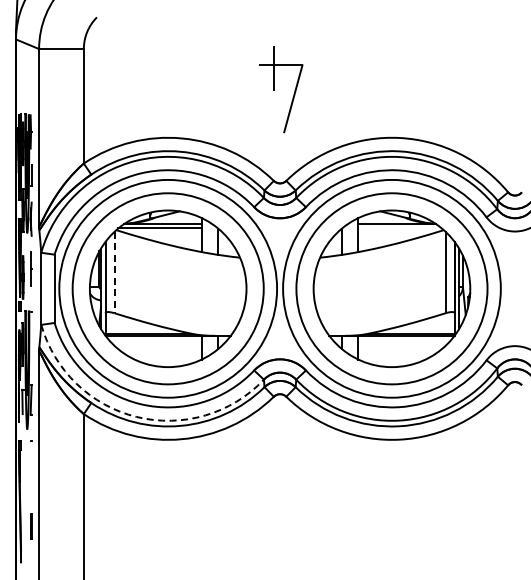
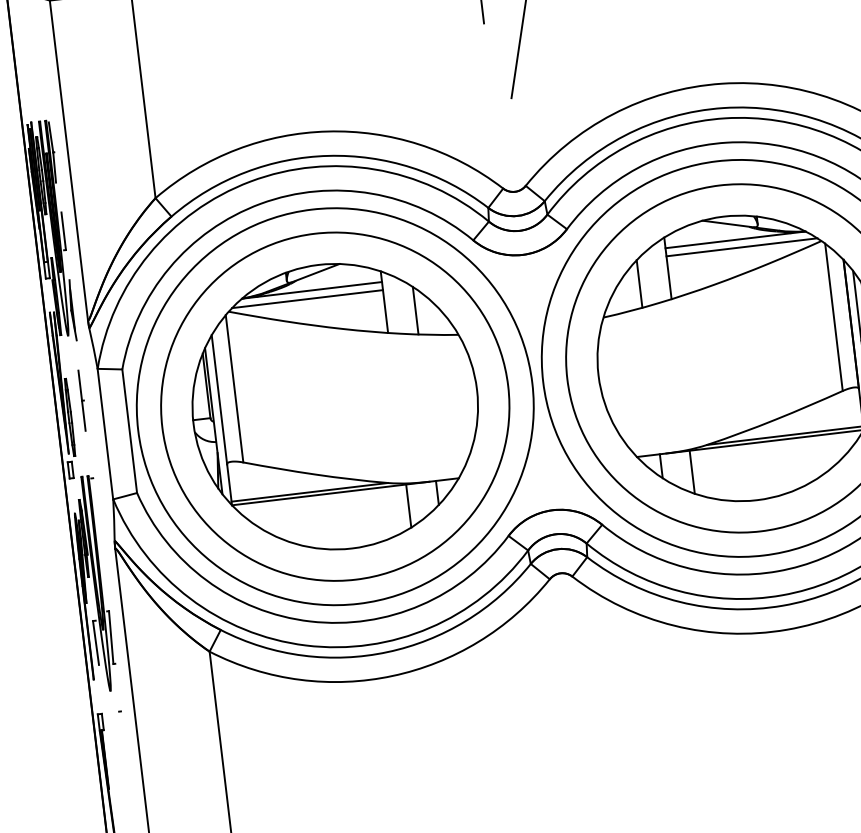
line: (399, 228) -> (740, 247), added
line: (114, 272) -> (234, 388), dashed -> solid
arc: (136, 416) -> (305, 644), dashed -> solid

